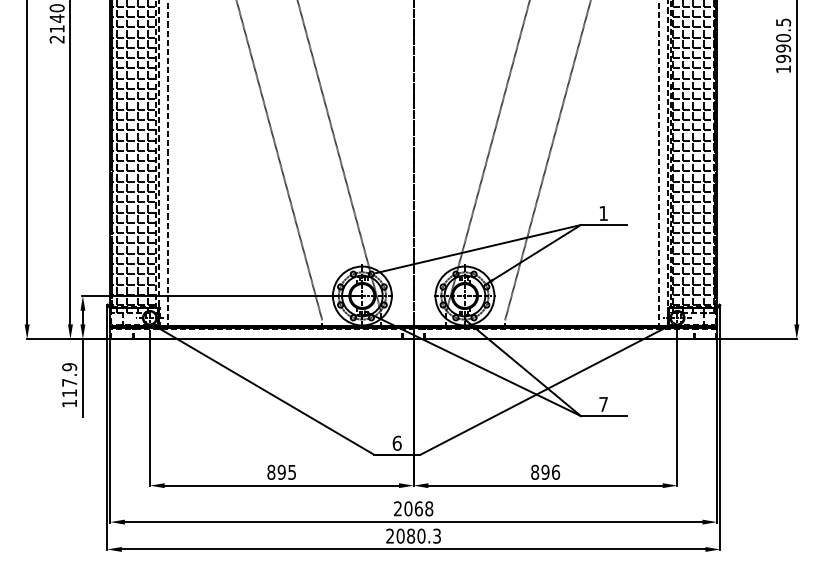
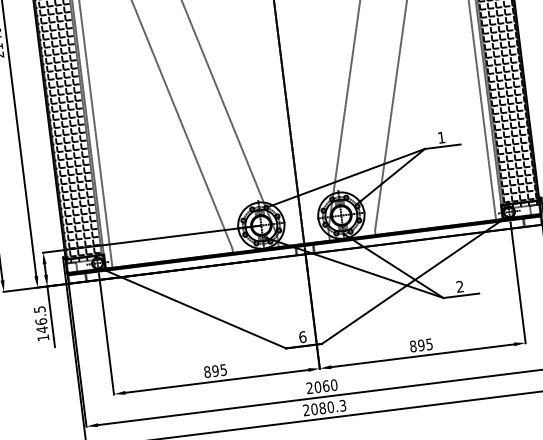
text: (69, 380) -> (40, 319), 117.9 -> 146.5
text: (603, 403) -> (459, 286), 7 -> 2
text: (556, 471) -> (429, 343), 896 -> 895
text: (429, 508) -> (334, 384), 2068 -> 2060

